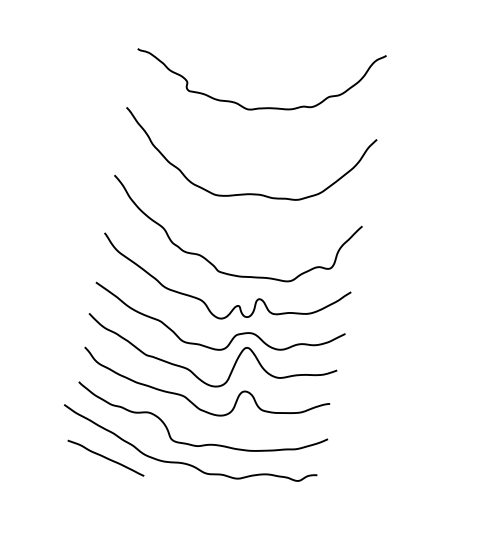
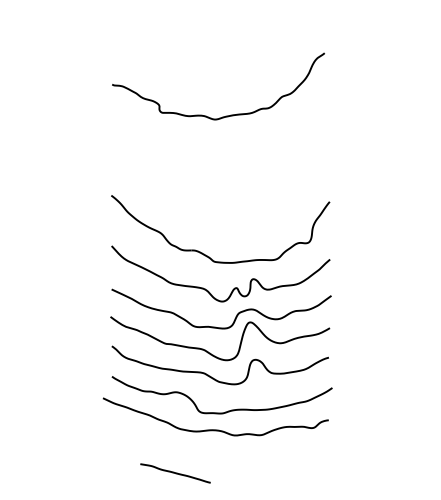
curve: (248, 192) -> (227, 190), removed
line: (105, 458) -> (175, 473), moved

